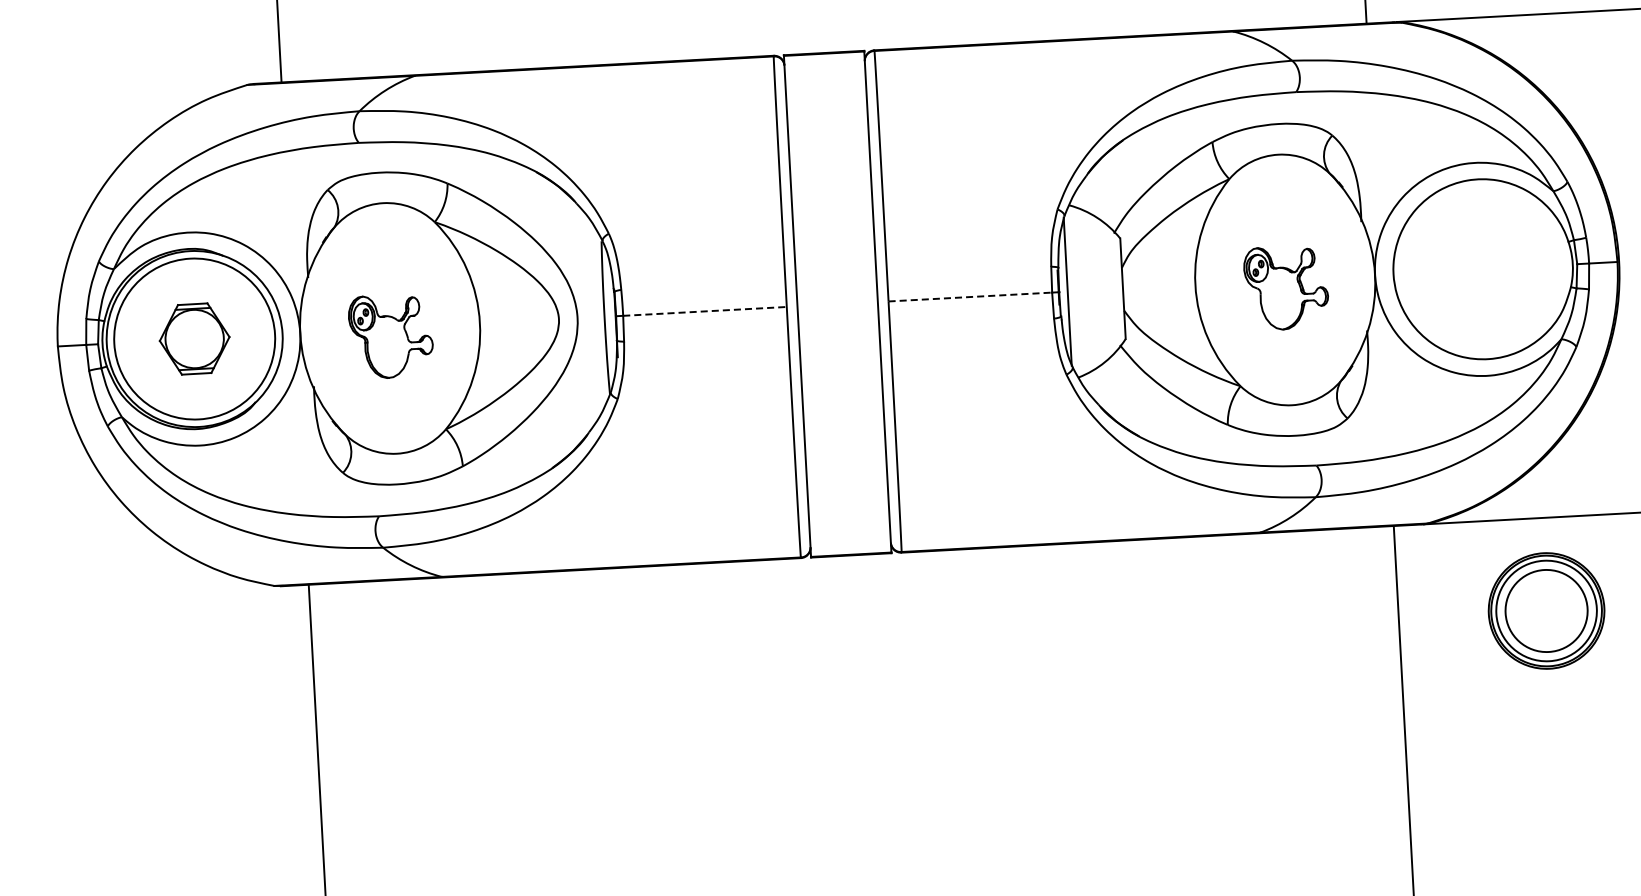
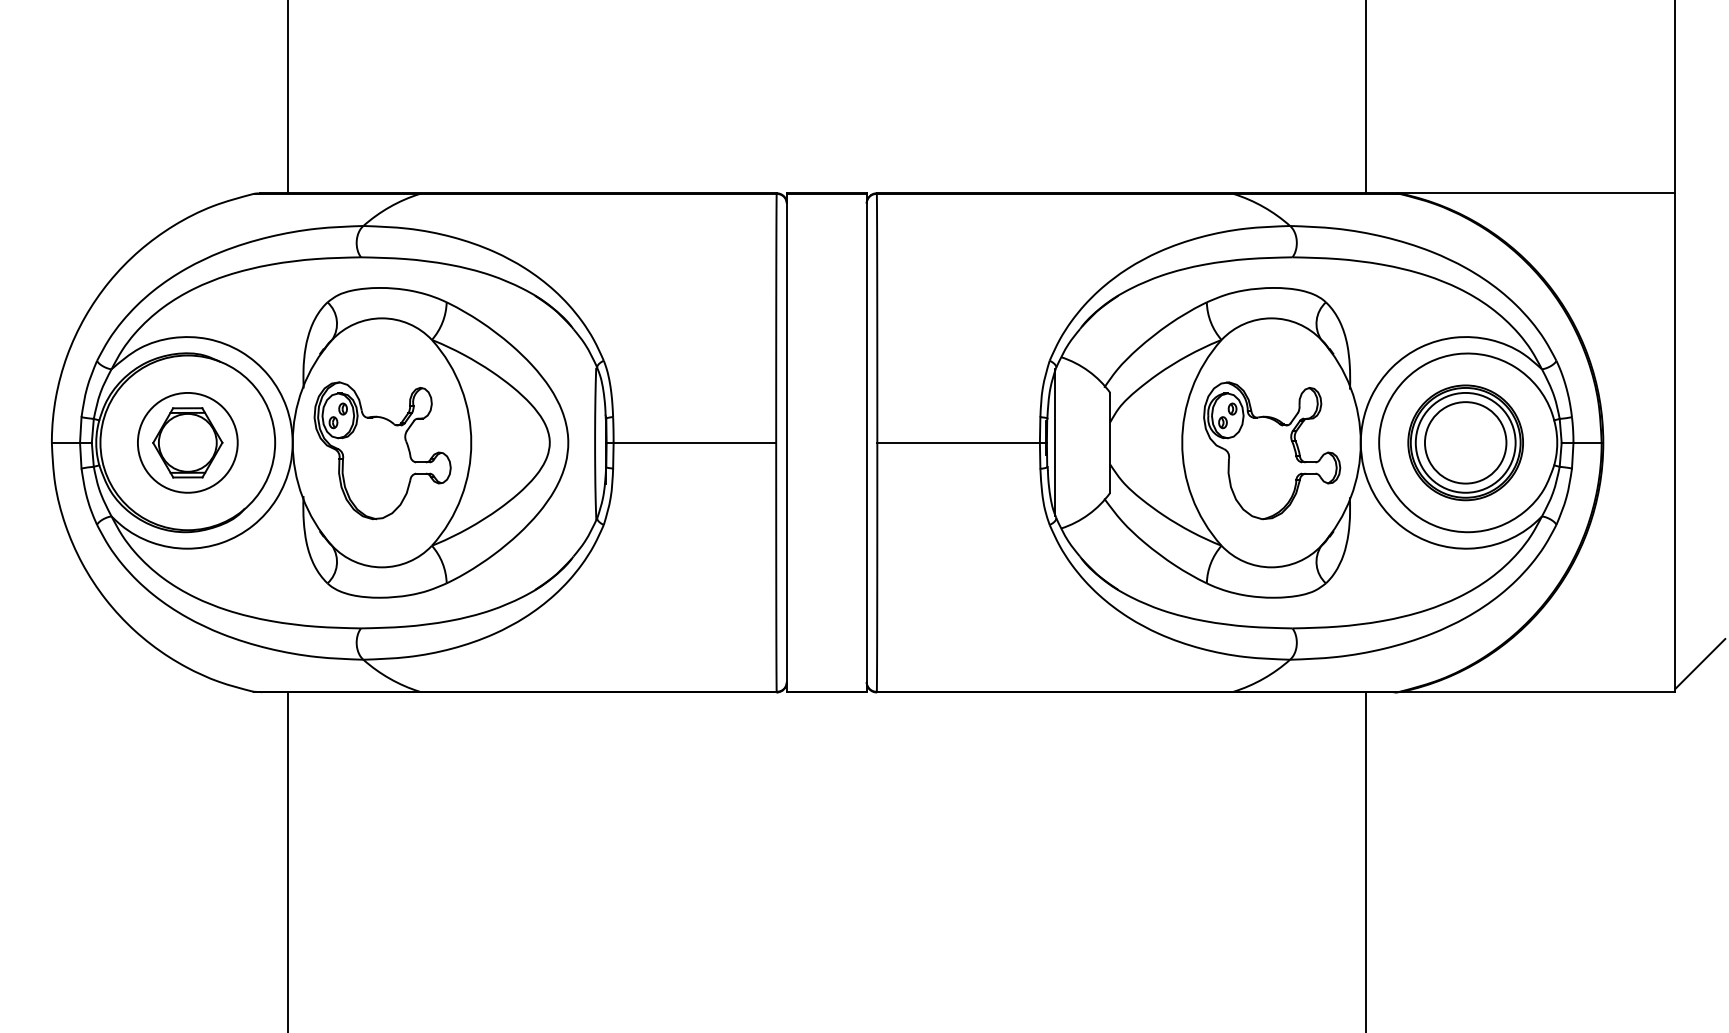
part: (1286, 287) -> (1272, 450), size x1.67
line: (971, 296) -> (959, 442), dashed -> solid
line: (705, 311) -> (695, 442), dashed -> solid
part: (391, 336) -> (382, 450), size x1.67
circle: (194, 338) -> (187, 442), size x0.62
part: (1546, 610) -> (1465, 442), moved

